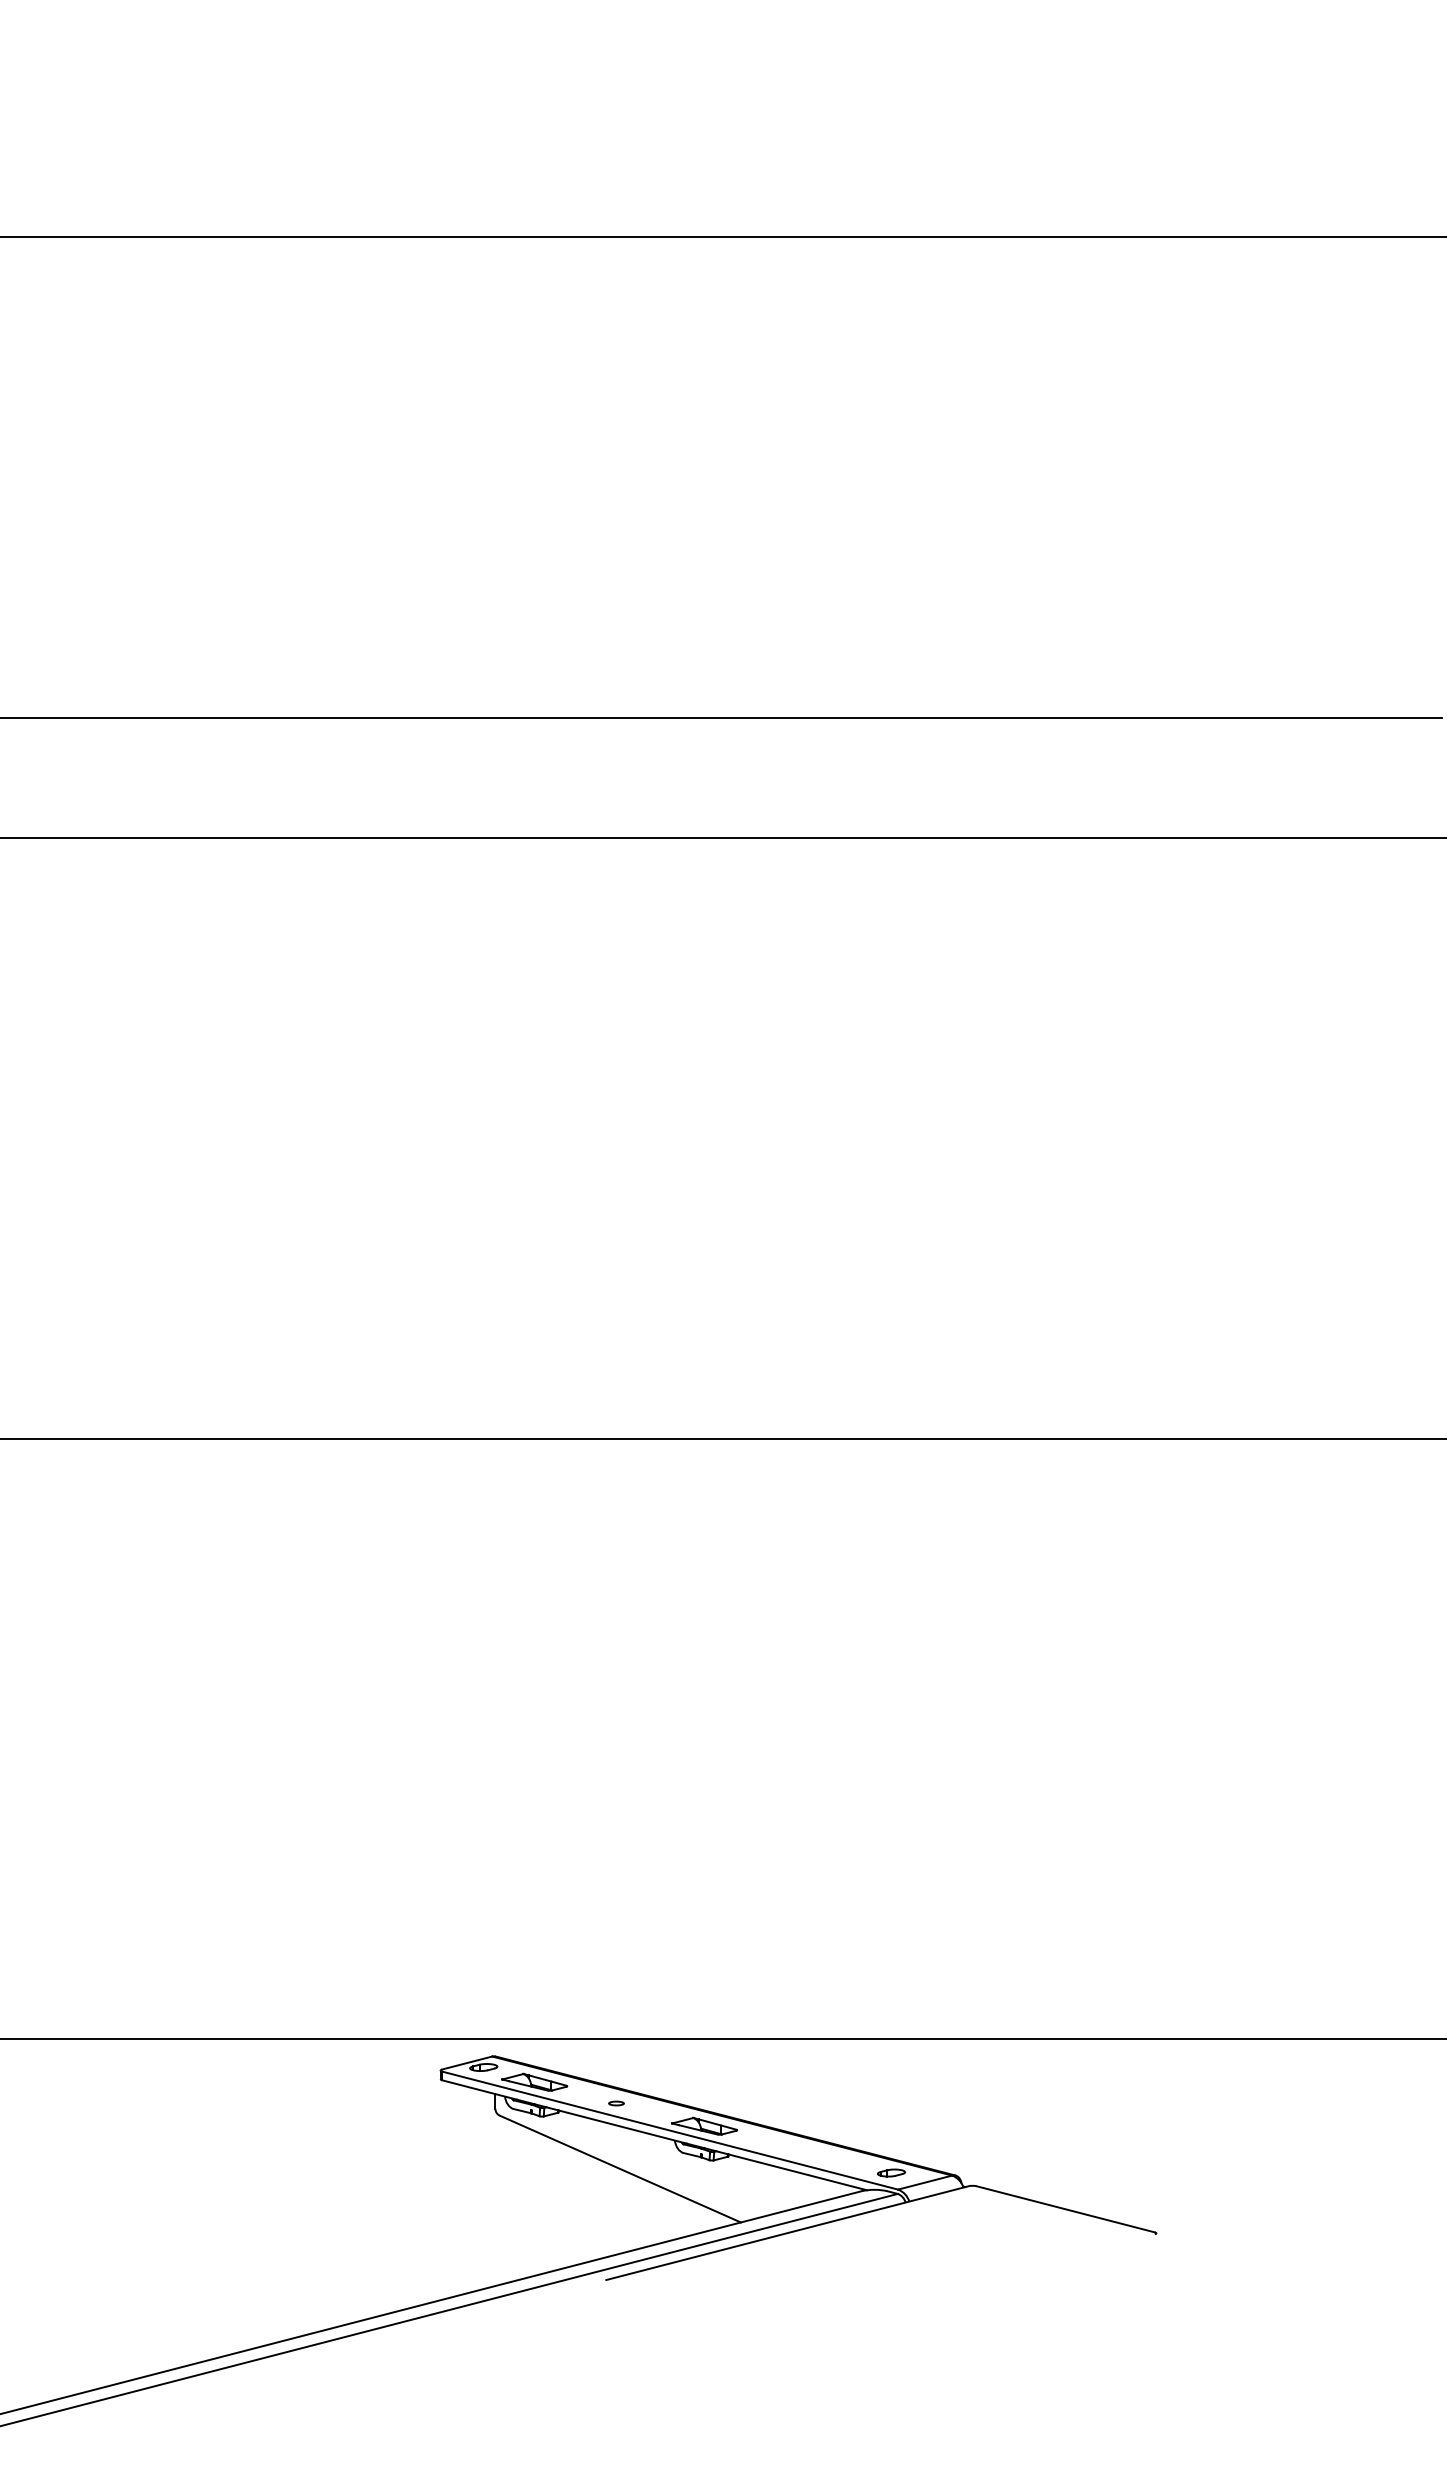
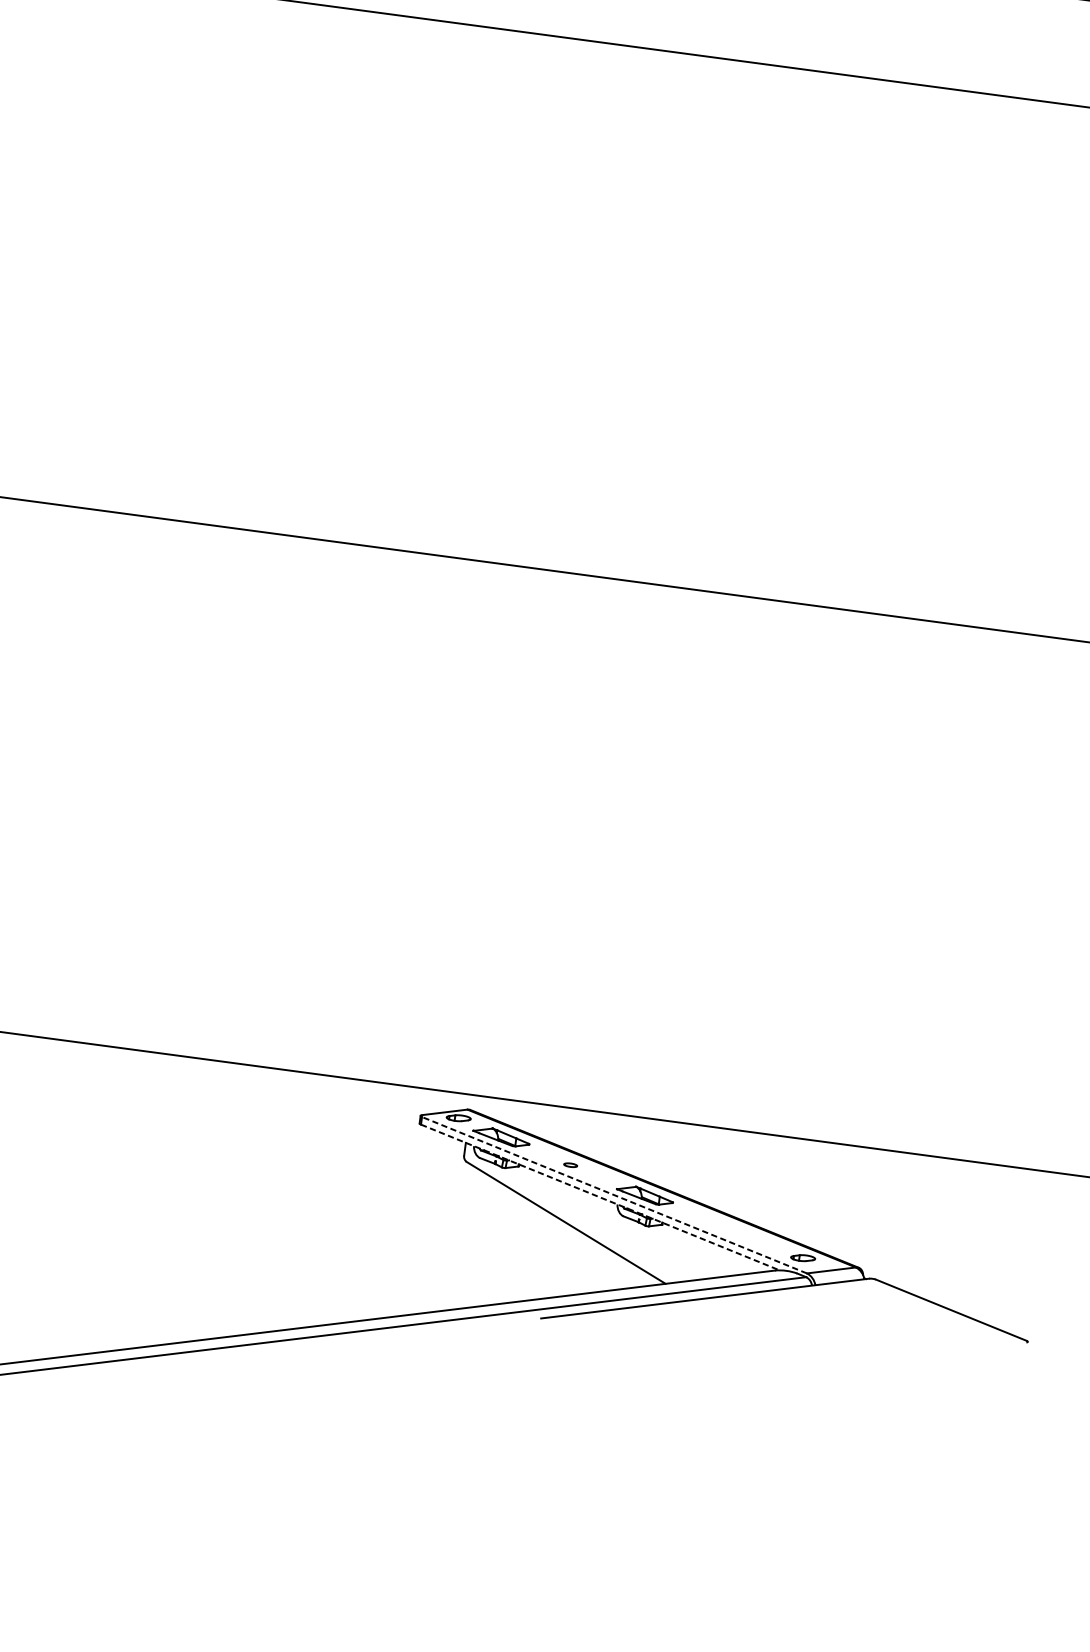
line: (669, 2130) -> (613, 1195), solid -> dashed
line: (655, 2135) -> (601, 1197), solid -> dashed

